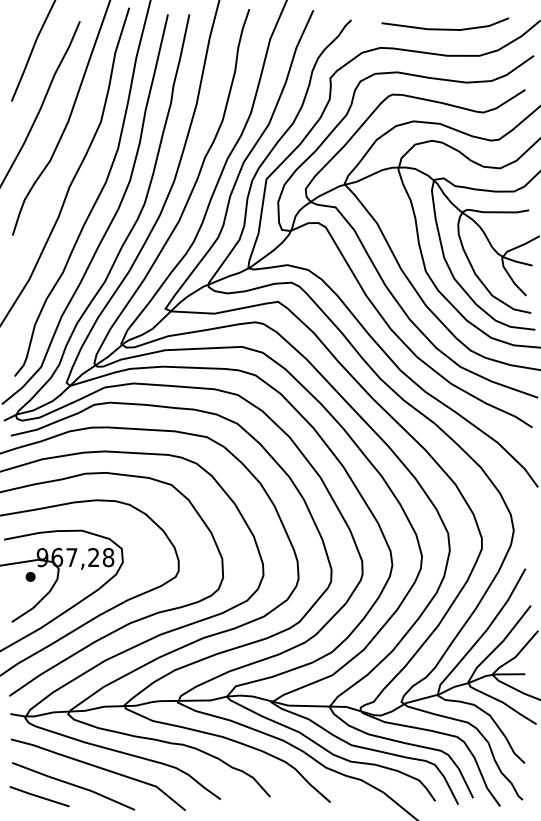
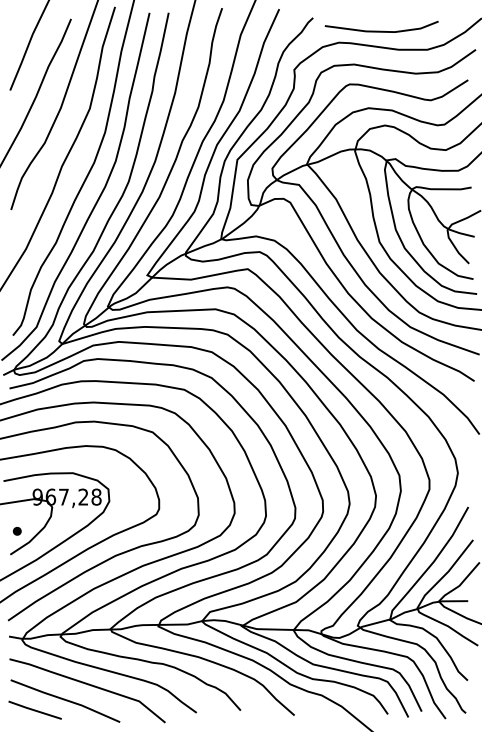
line: (445, 28) -> (381, 30), moved
part: (30, 576) -> (17, 530), moved

